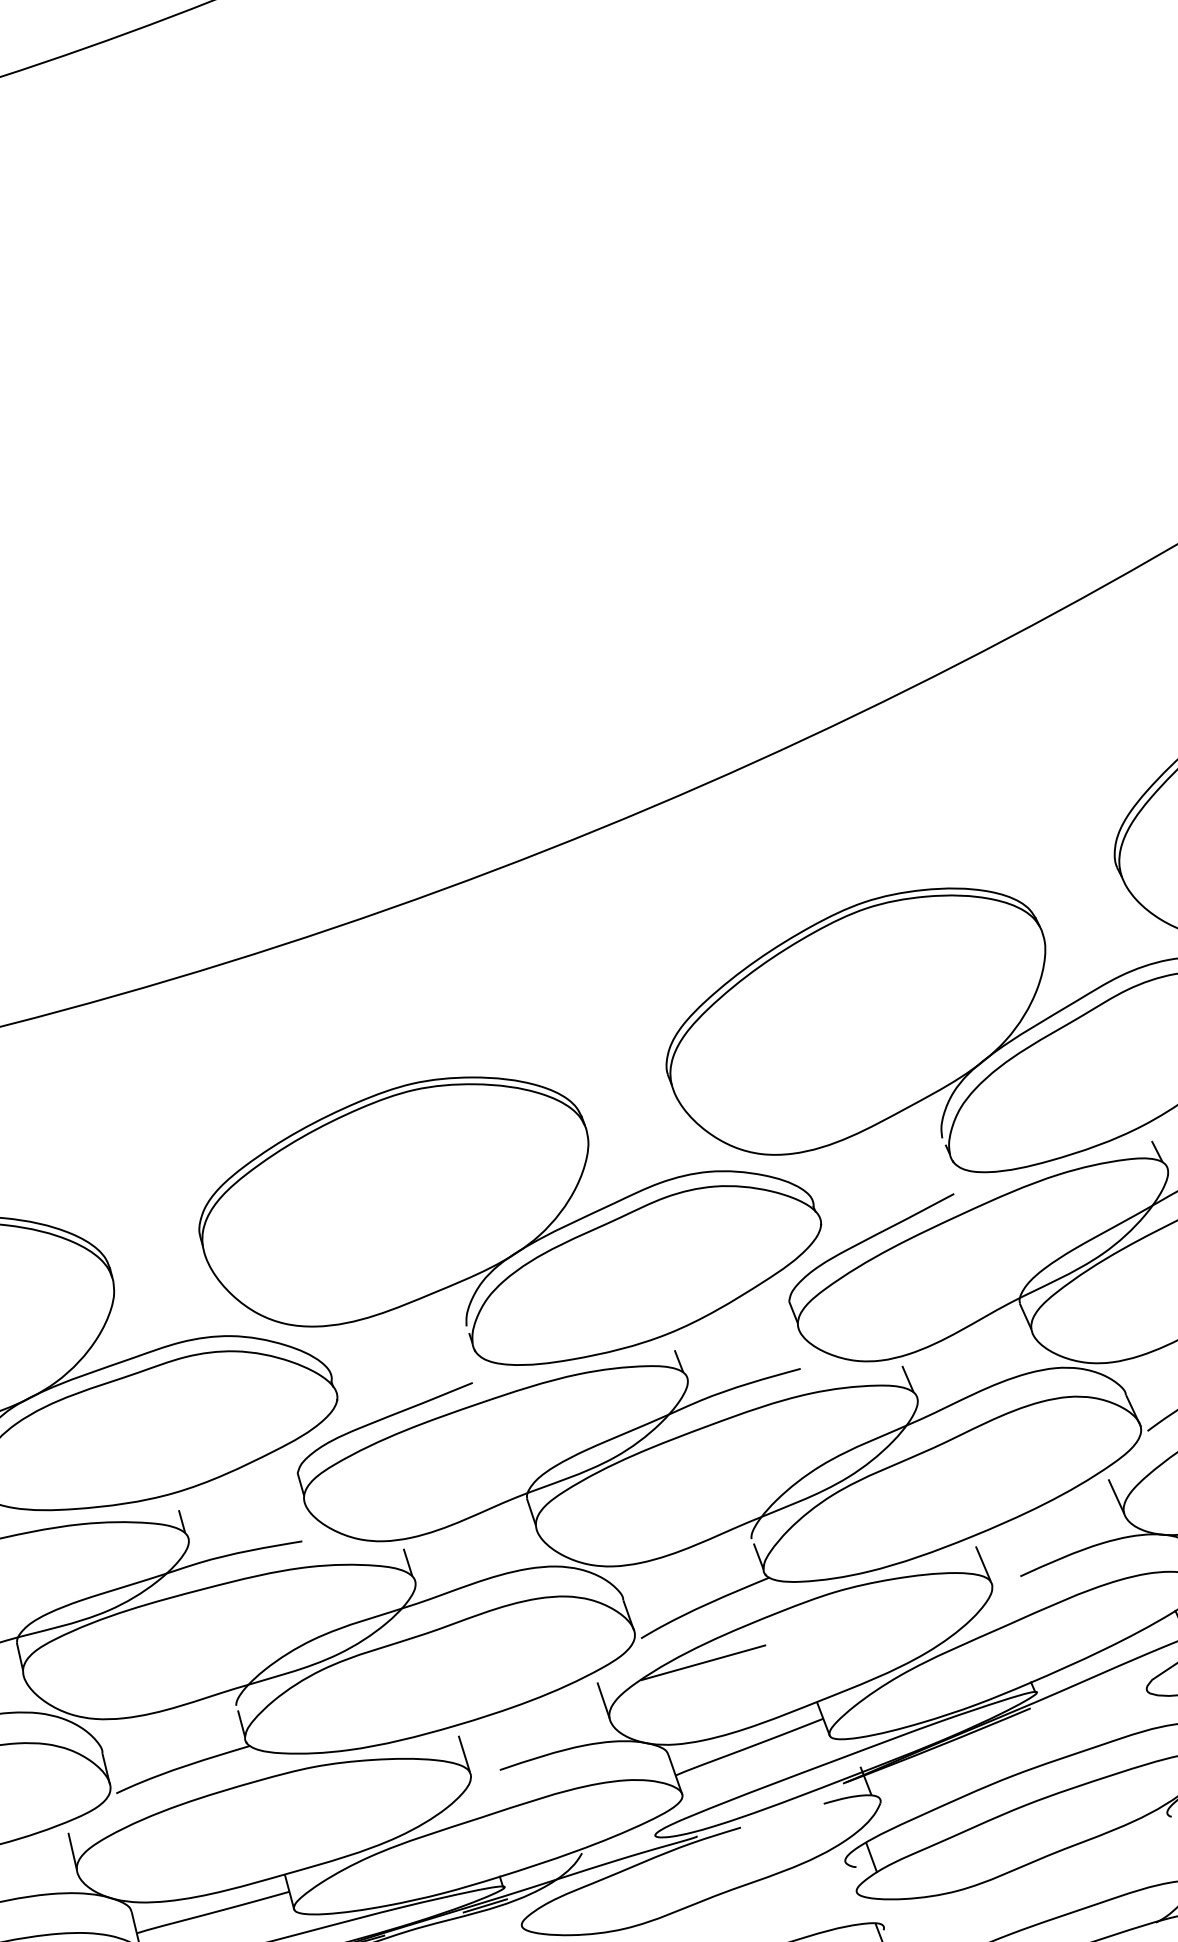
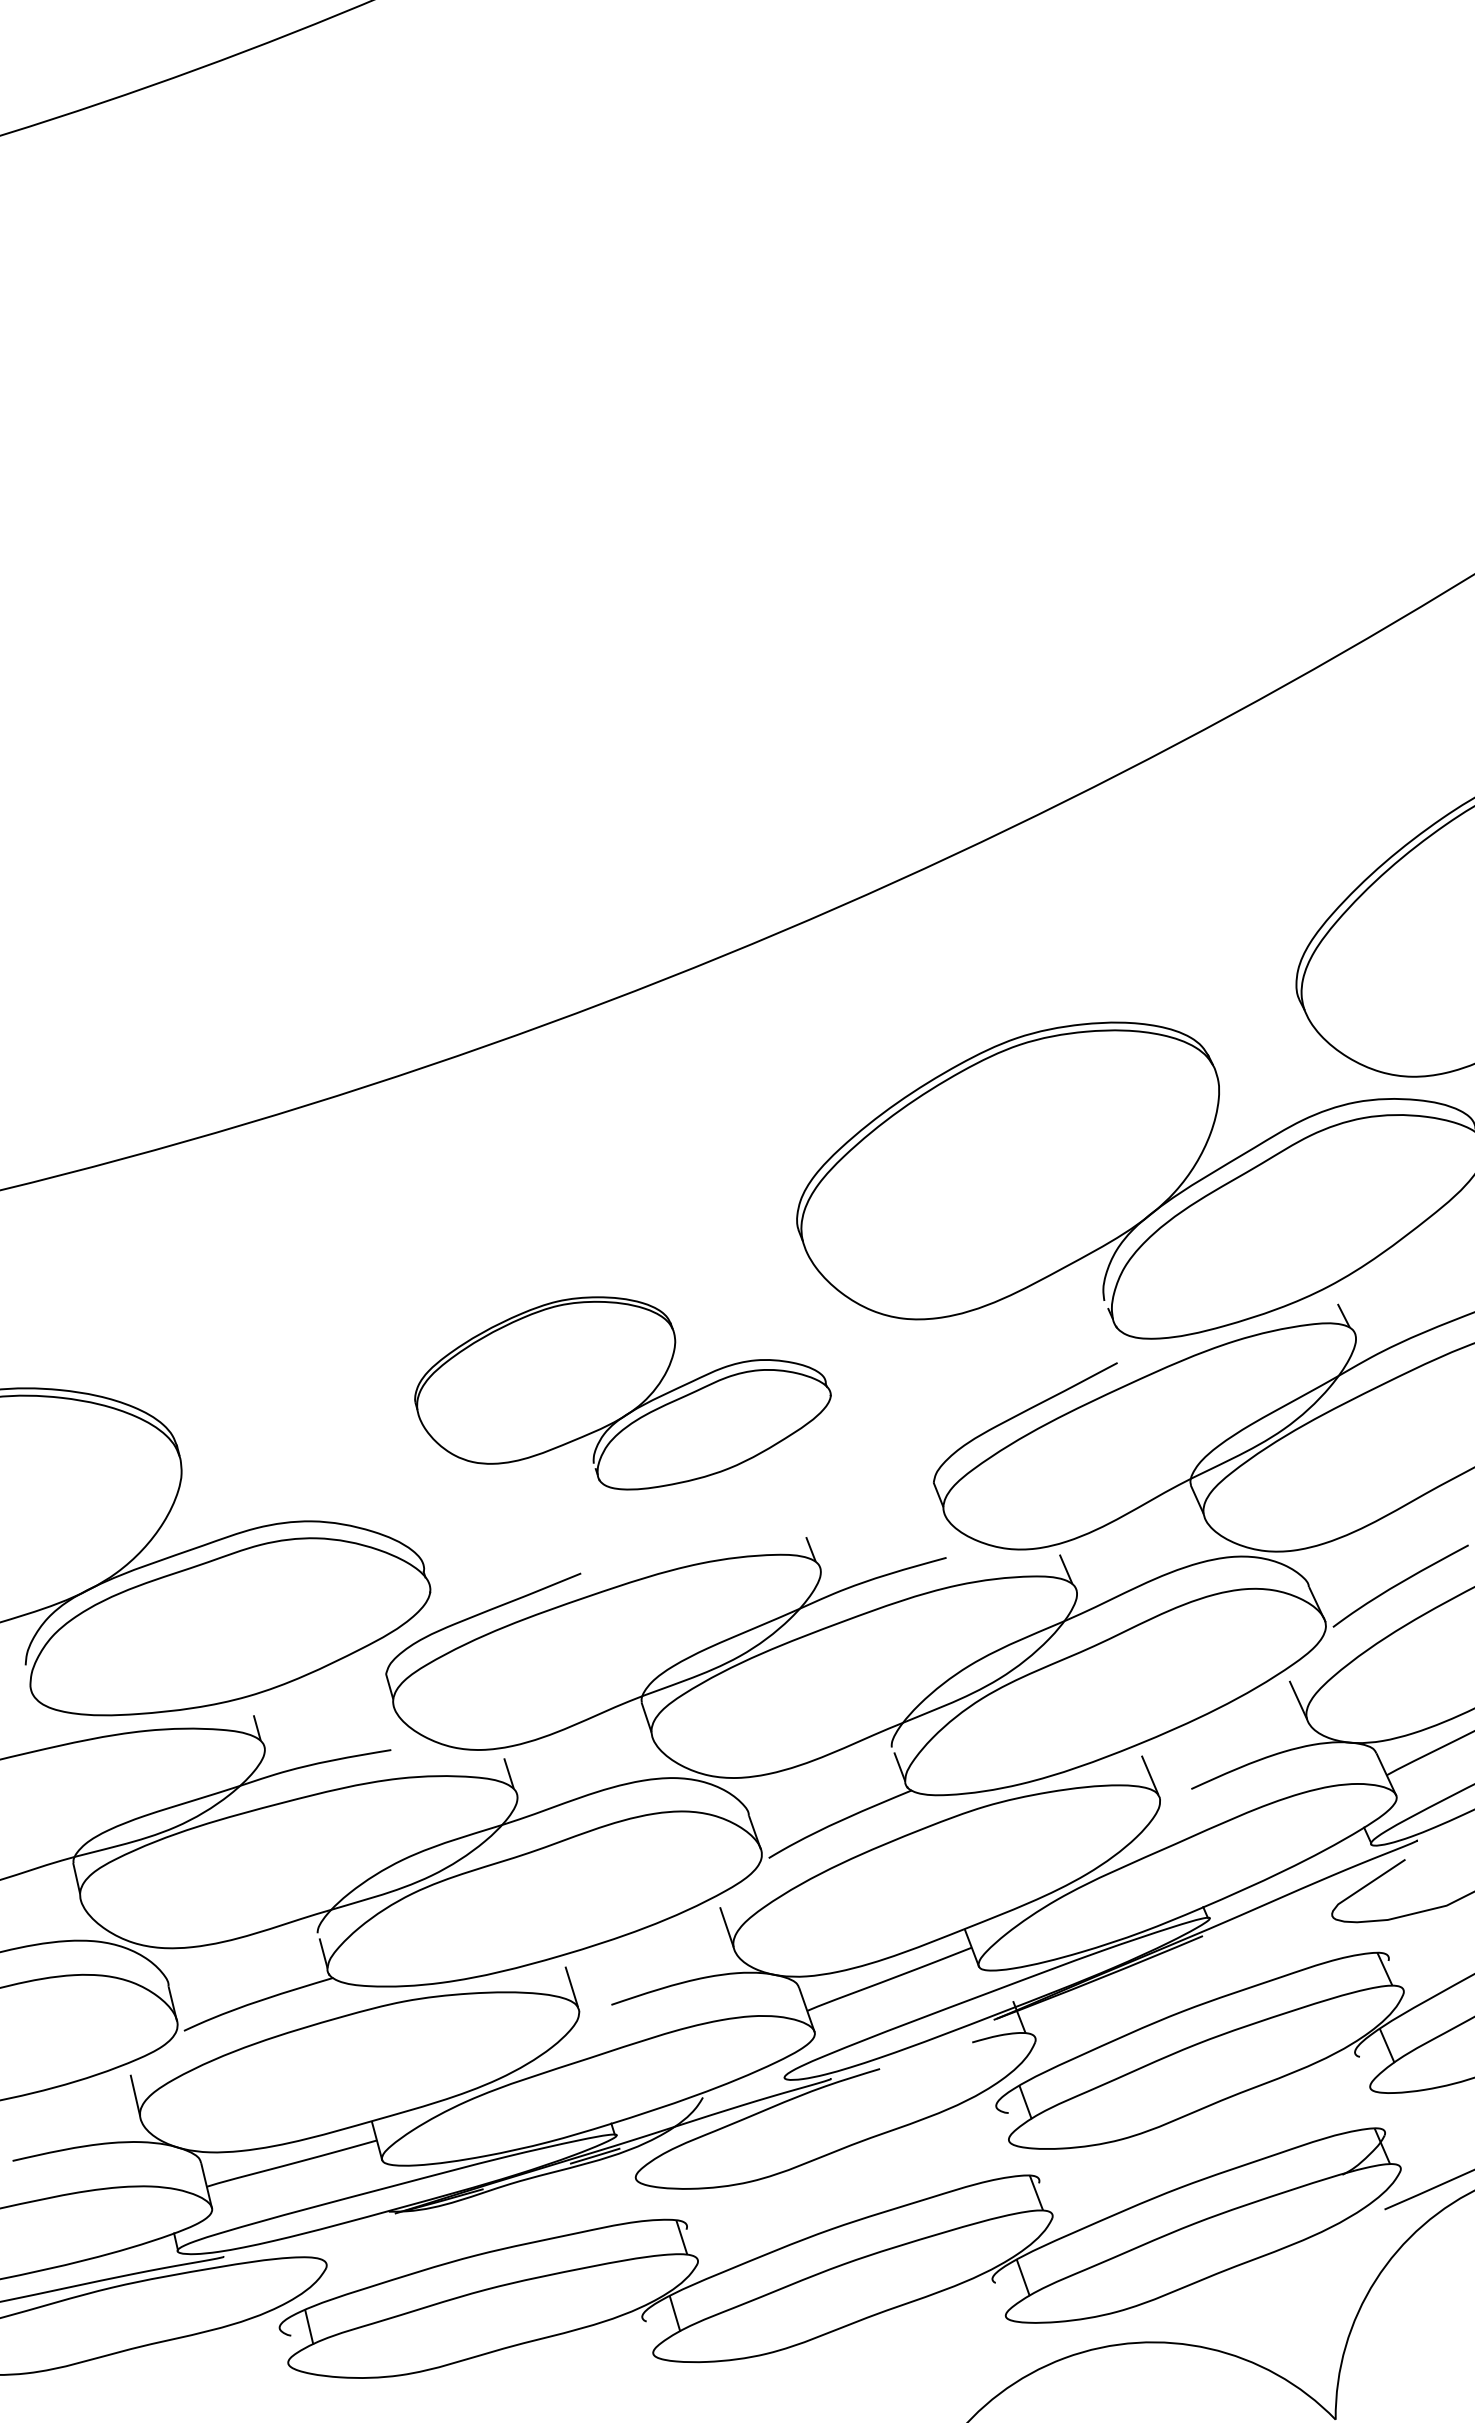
part: (509, 1221) -> (622, 1393), size x0.6
line: (703, 1662) -> (838, 1885), removed

